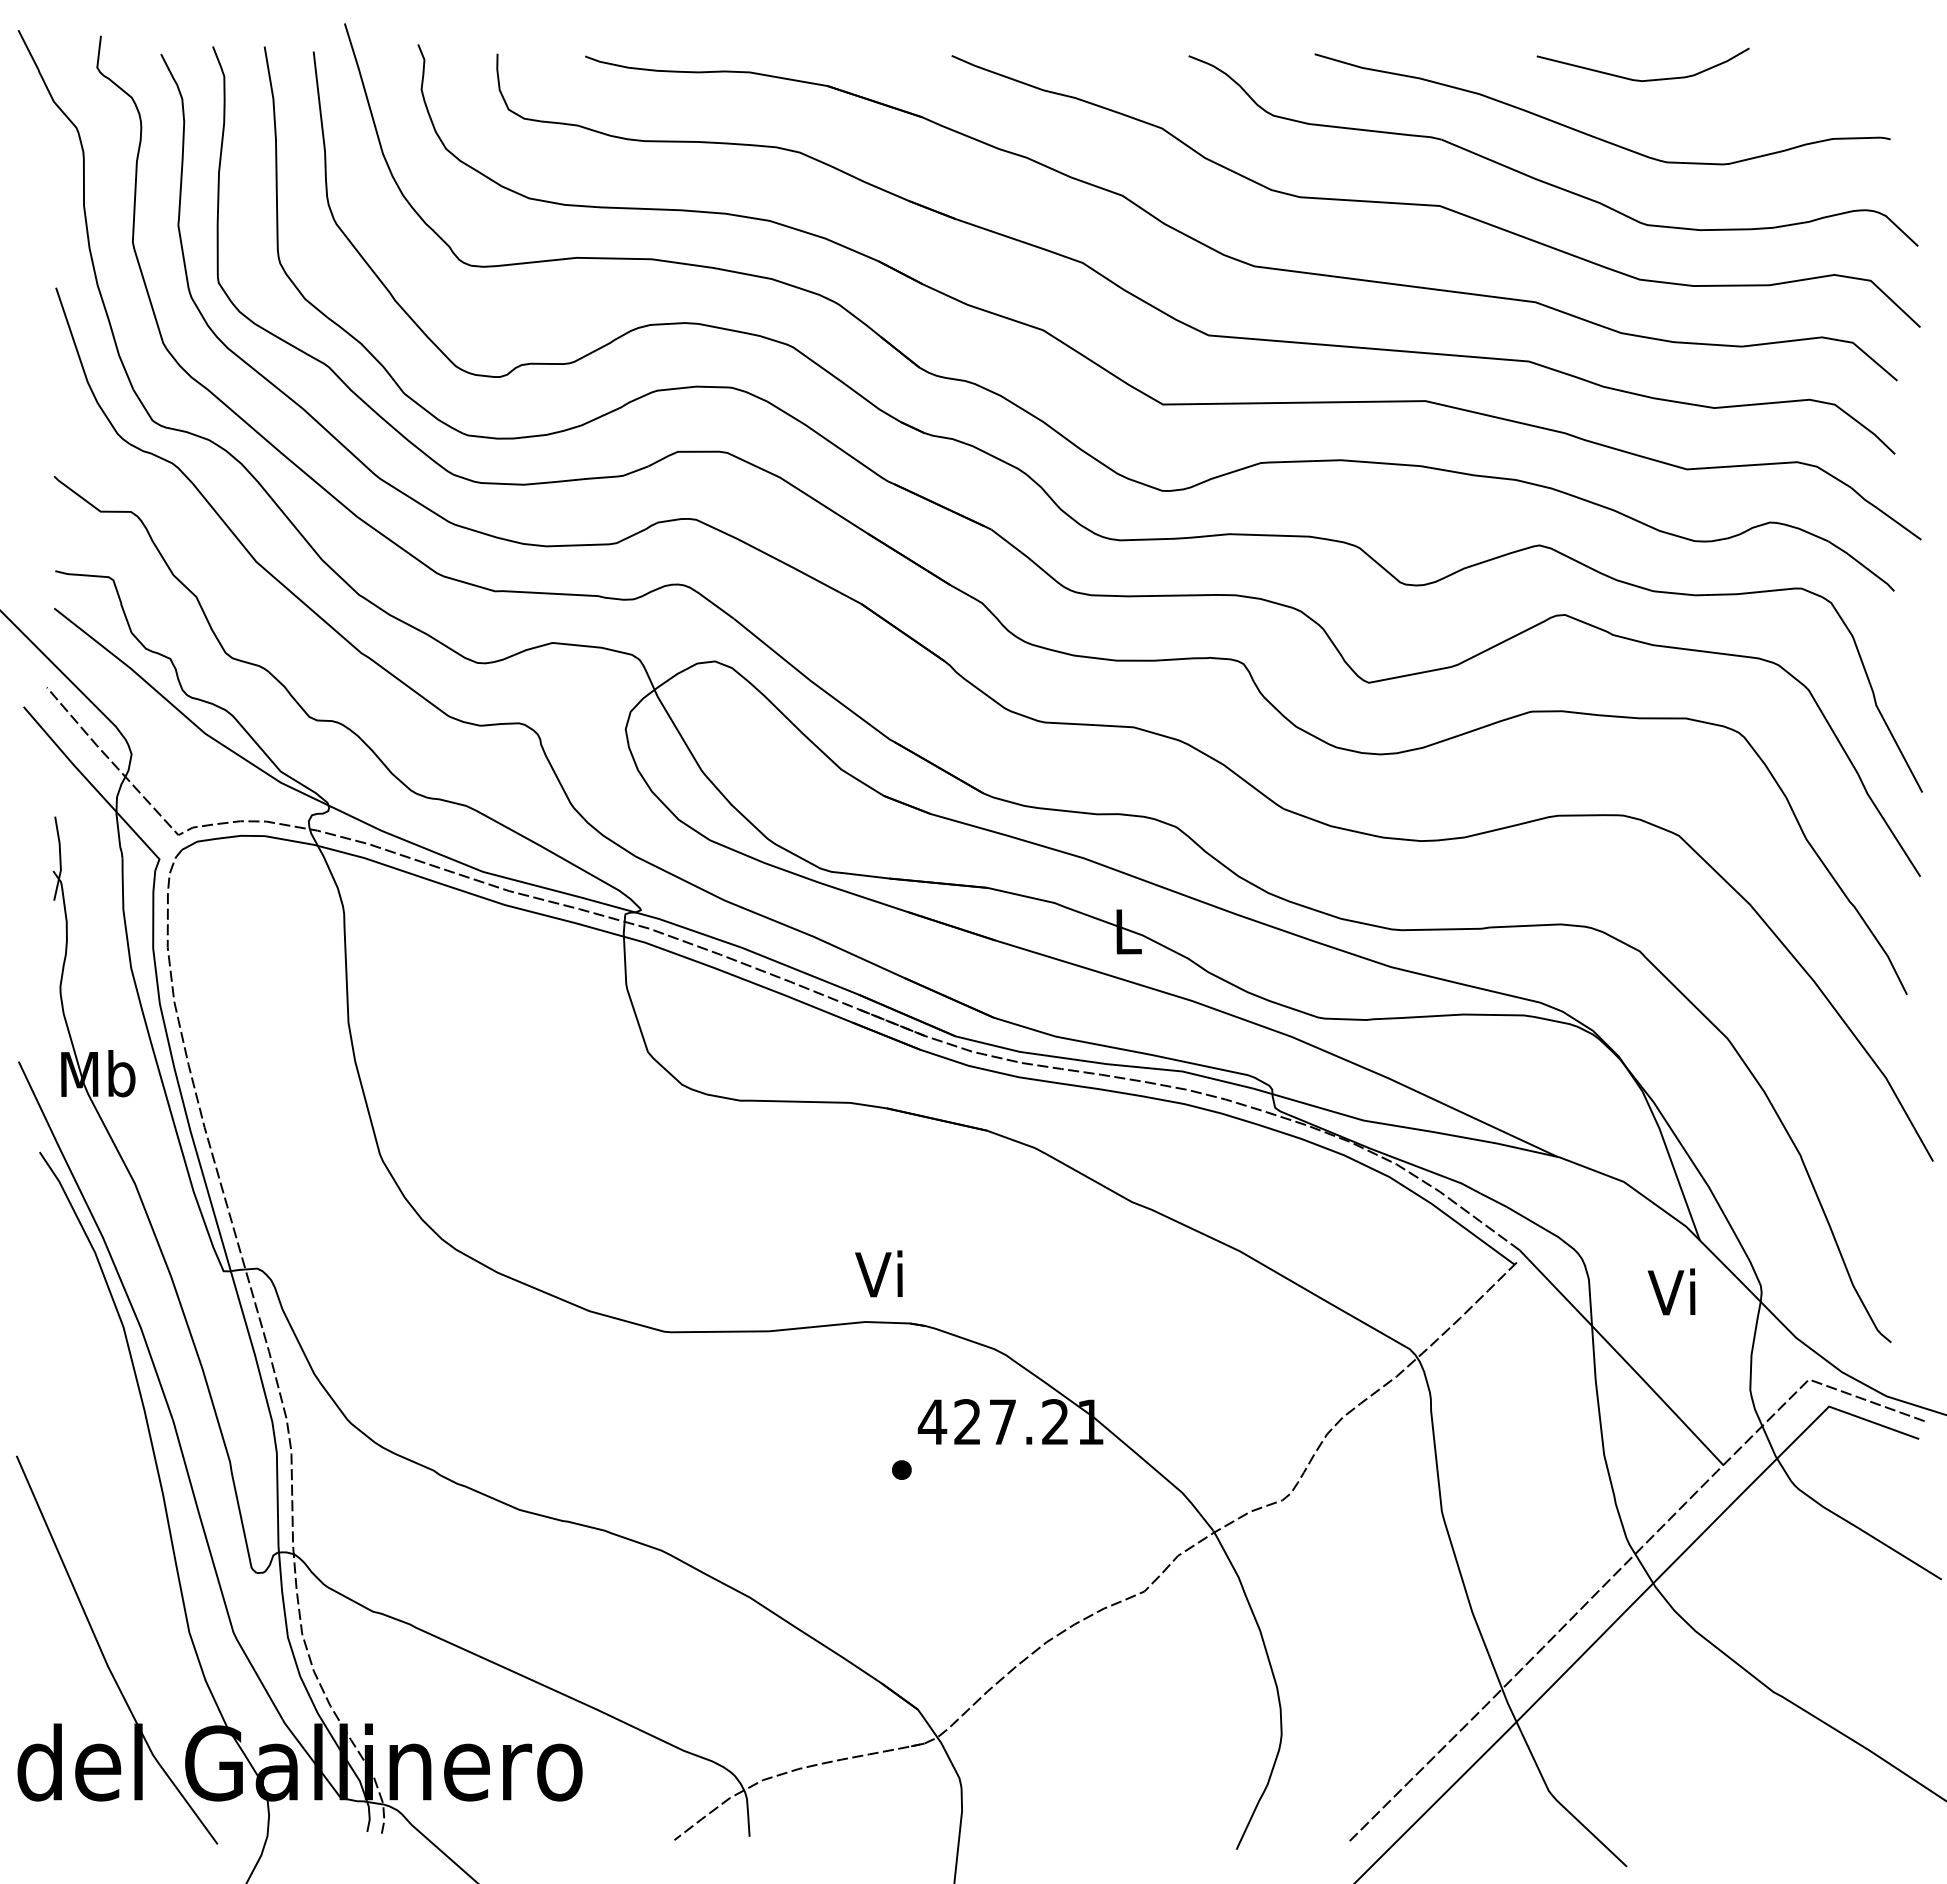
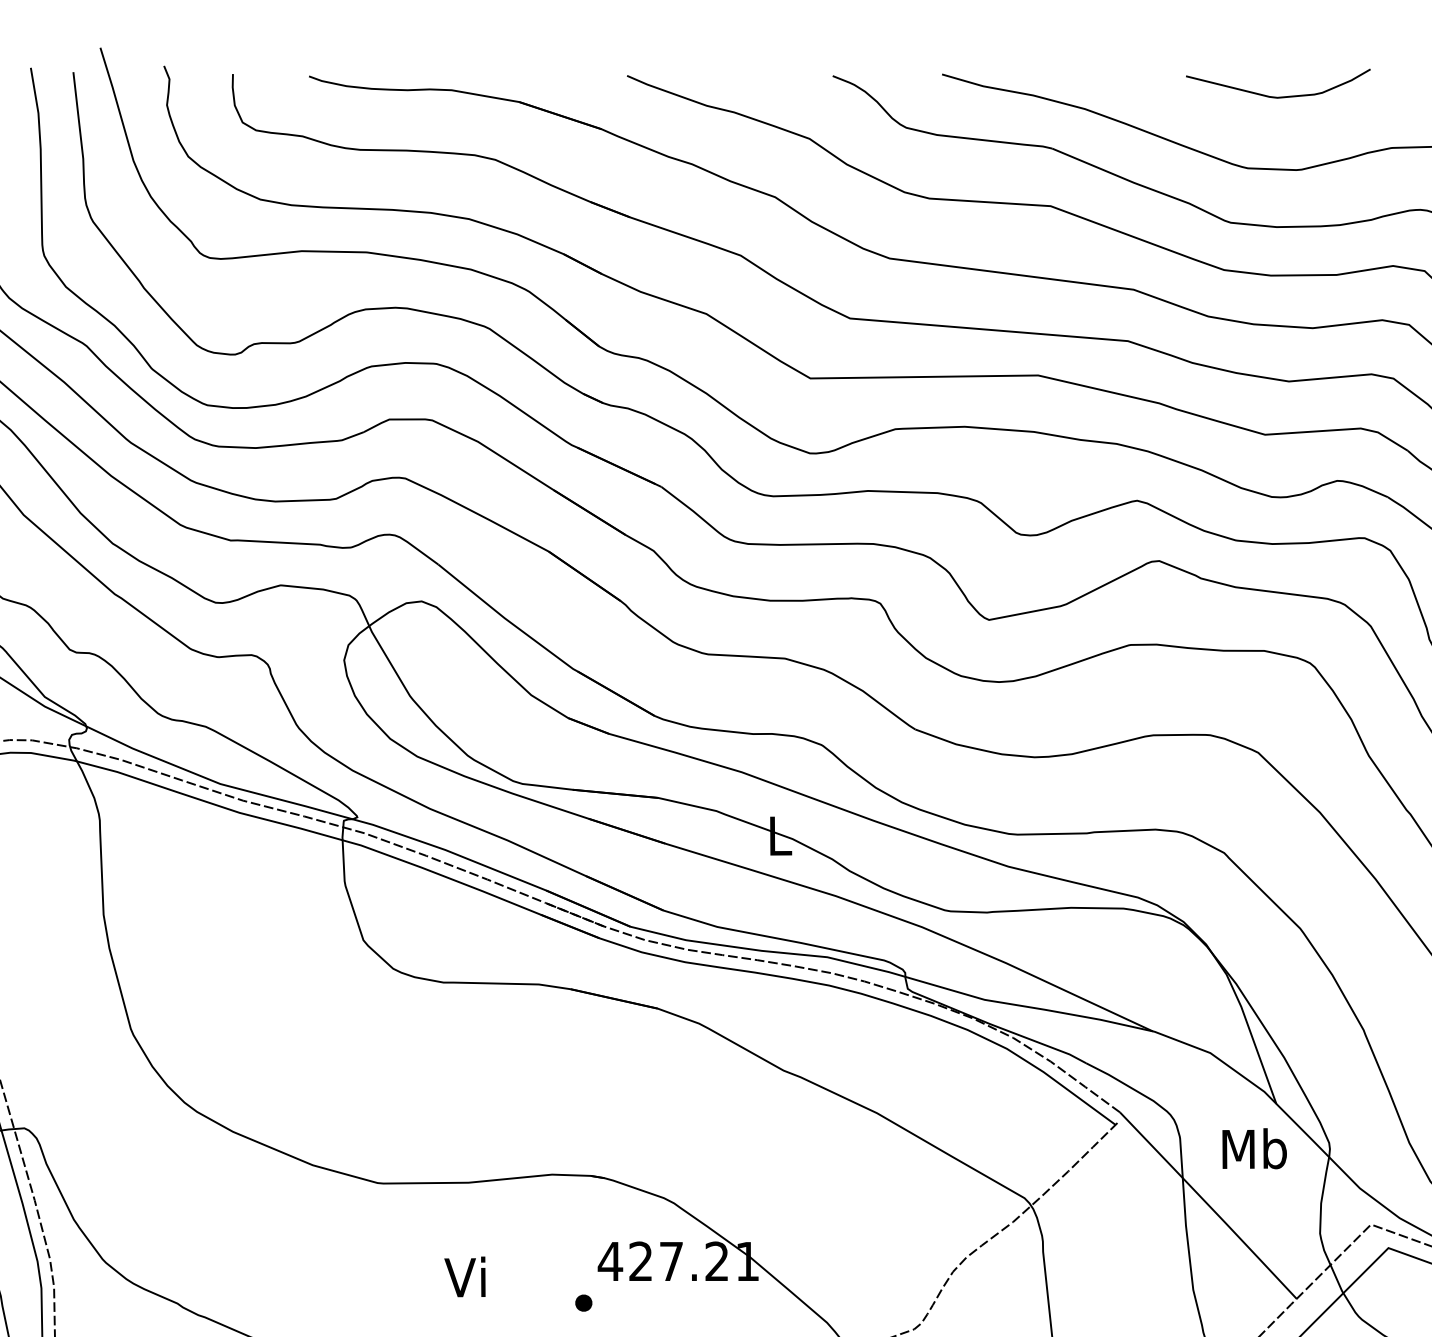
curve: (1639, 79) -> (1275, 96), moved
text: (878, 1273) -> (464, 1276), moved
text: (1674, 1291) -> (1254, 1148), Vi -> Mb

